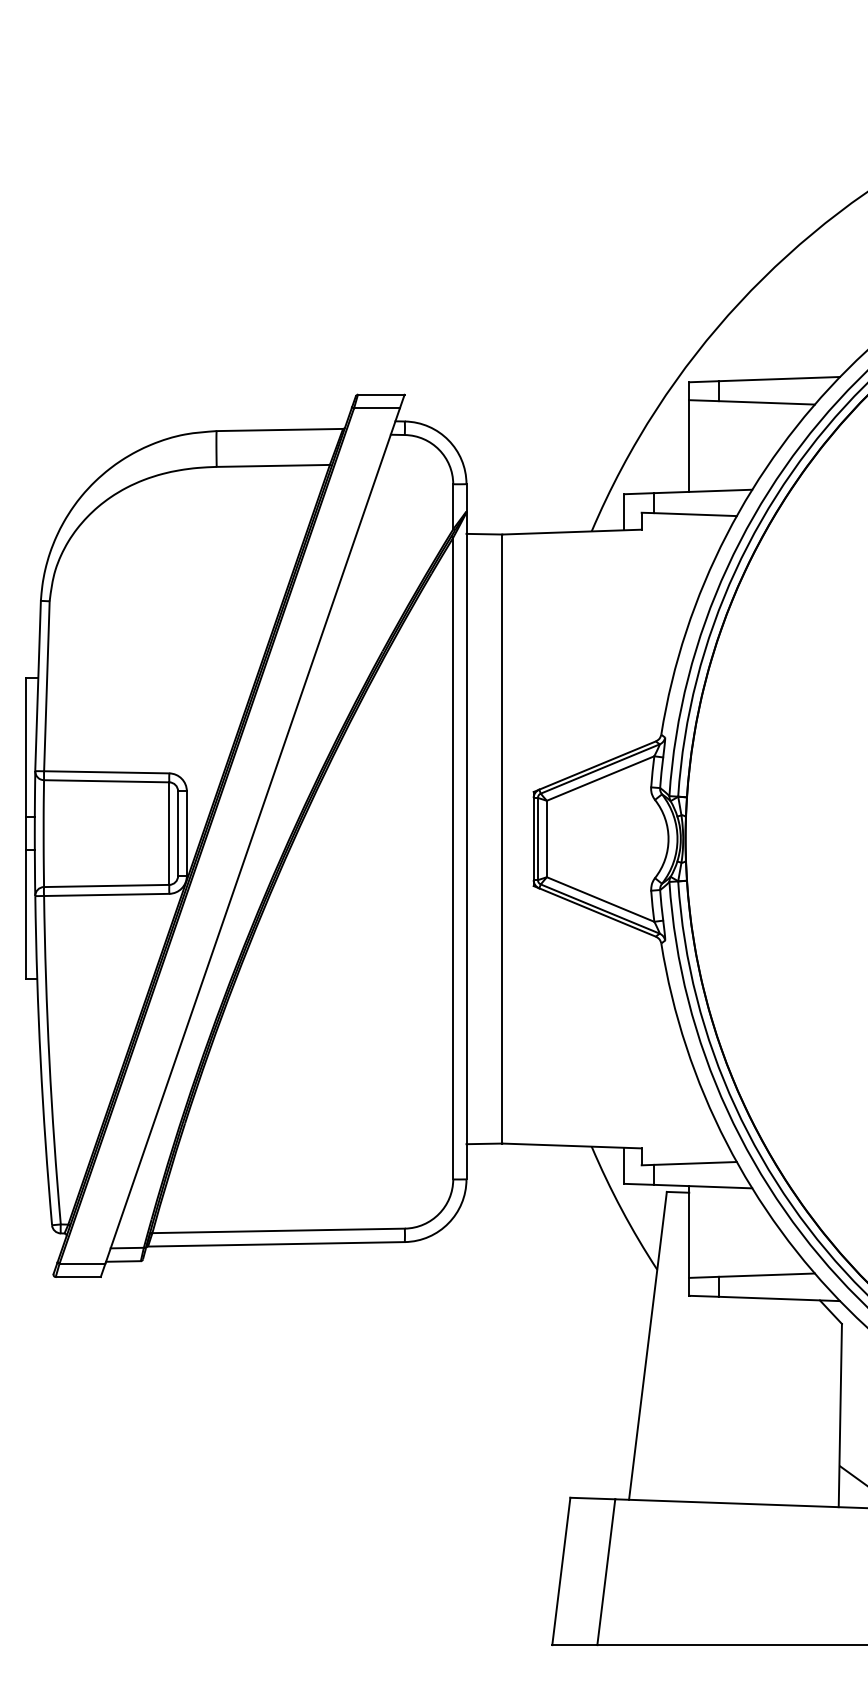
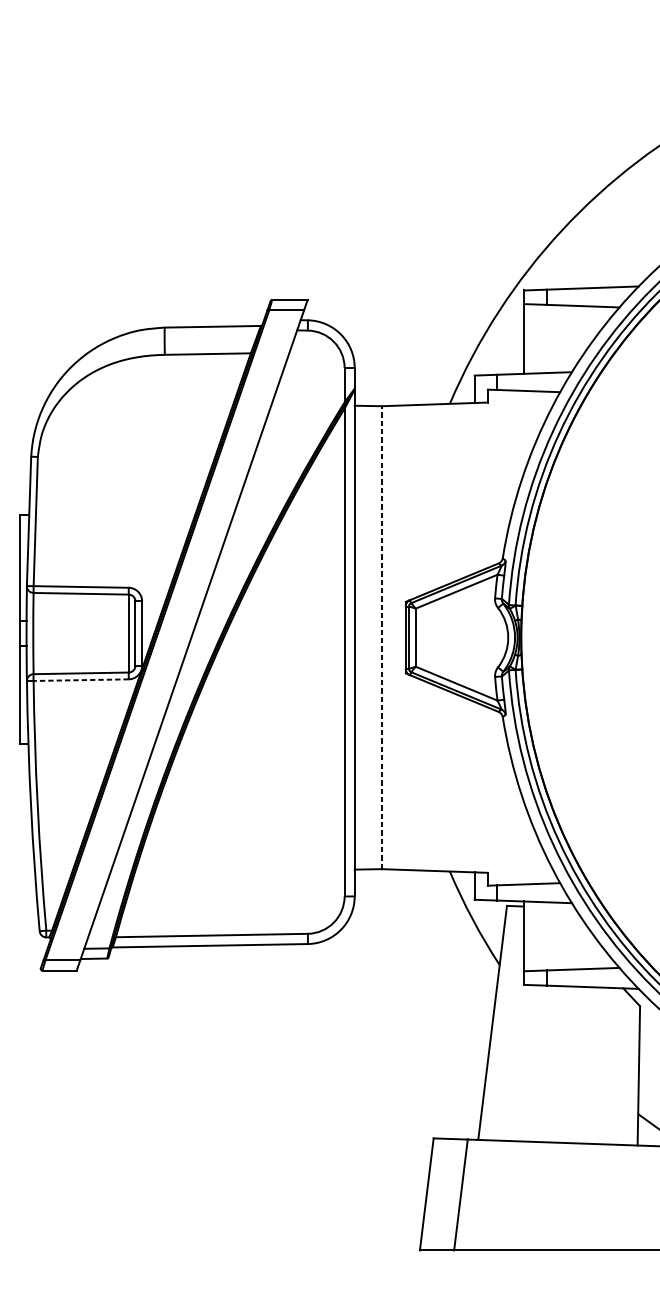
line: (502, 839) -> (382, 638), solid -> dashed
line: (106, 894) -> (81, 679), solid -> dashed

